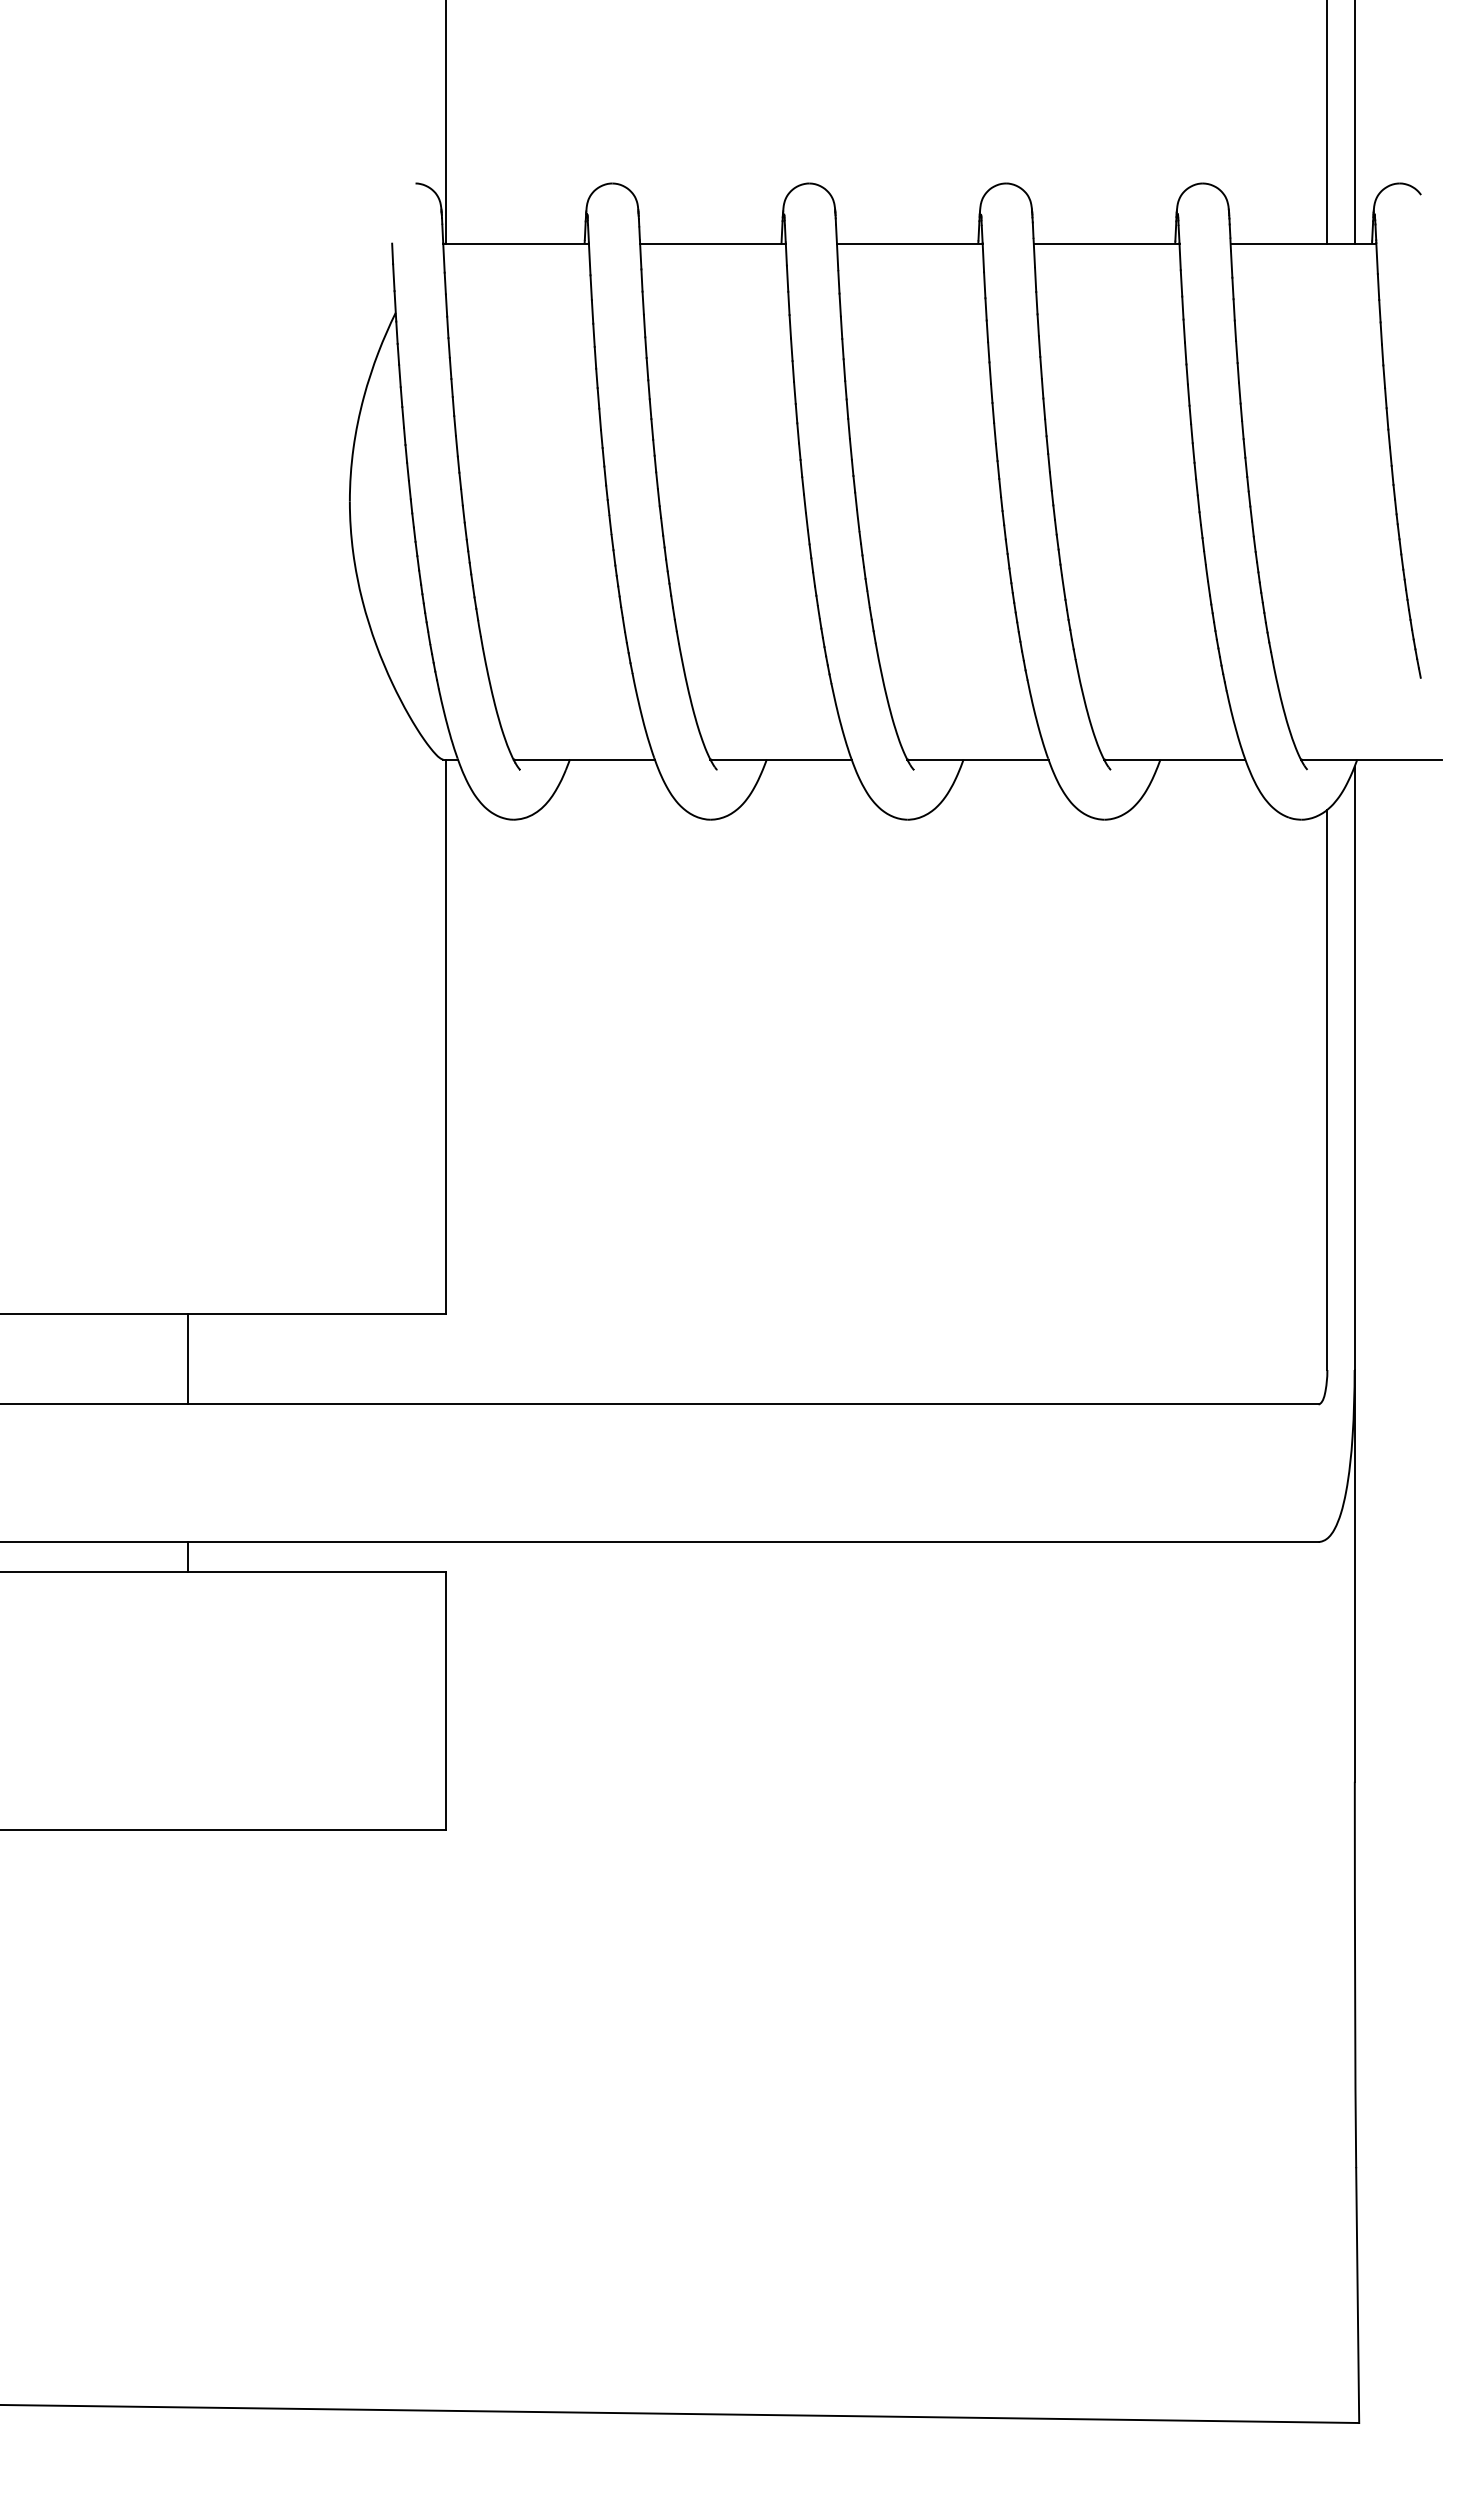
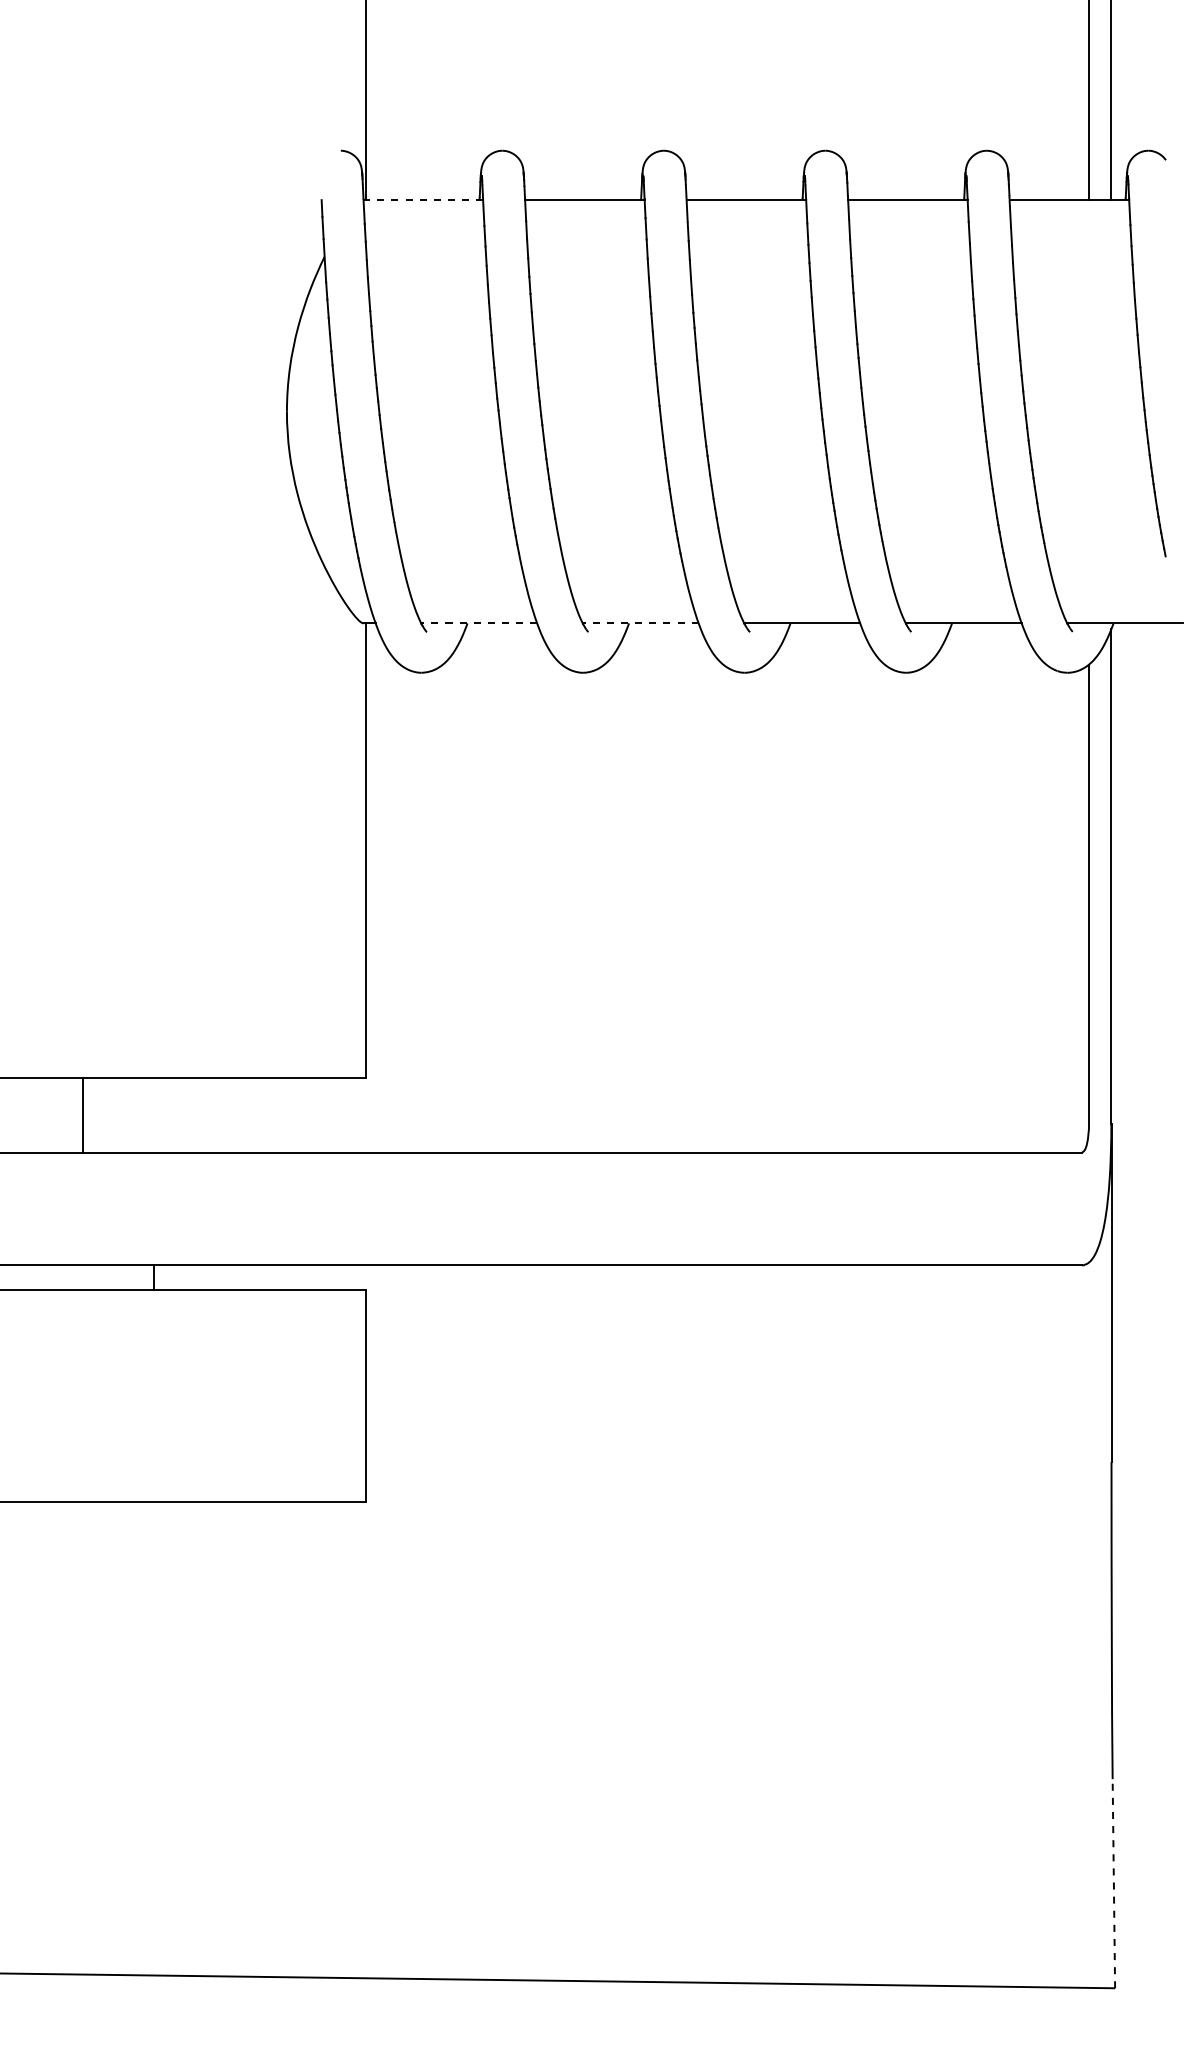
line: (516, 243) -> (423, 199), solid -> dashed
line: (584, 759) -> (479, 623), solid -> dashed
line: (781, 759) -> (641, 623), solid -> dashed
line: (187, 1359) -> (83, 1115), moved
line: (1357, 2295) -> (1113, 1883), solid -> dashed

